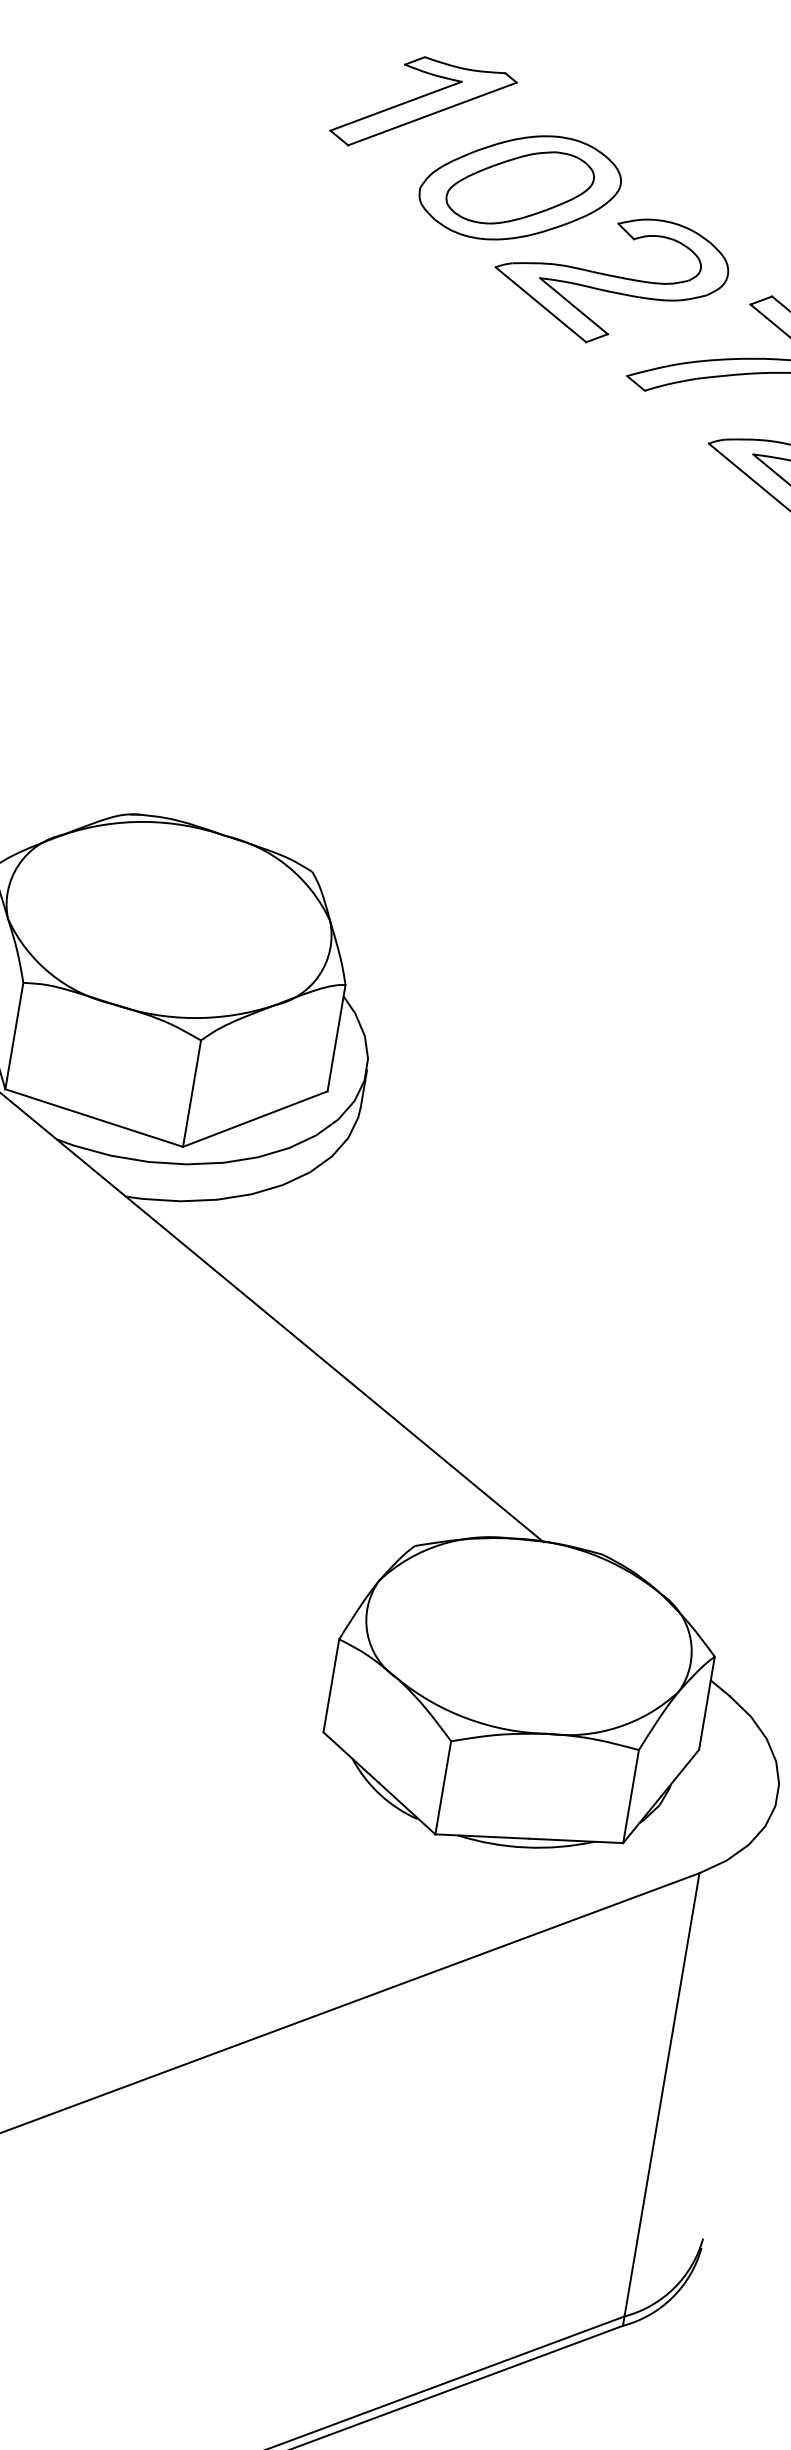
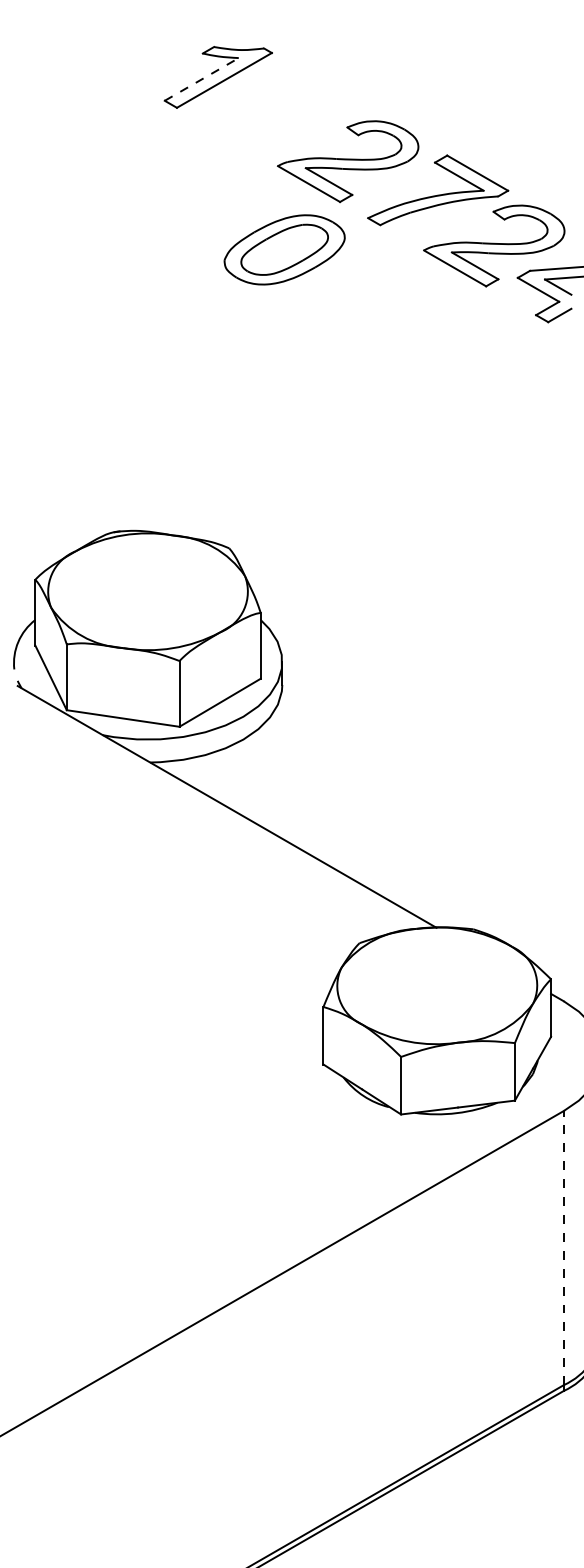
line: (395, 106) -> (201, 79), solid -> dashed
part: (520, 187) -> (284, 249), moved
line: (661, 2093) -> (563, 1247), solid -> dashed

